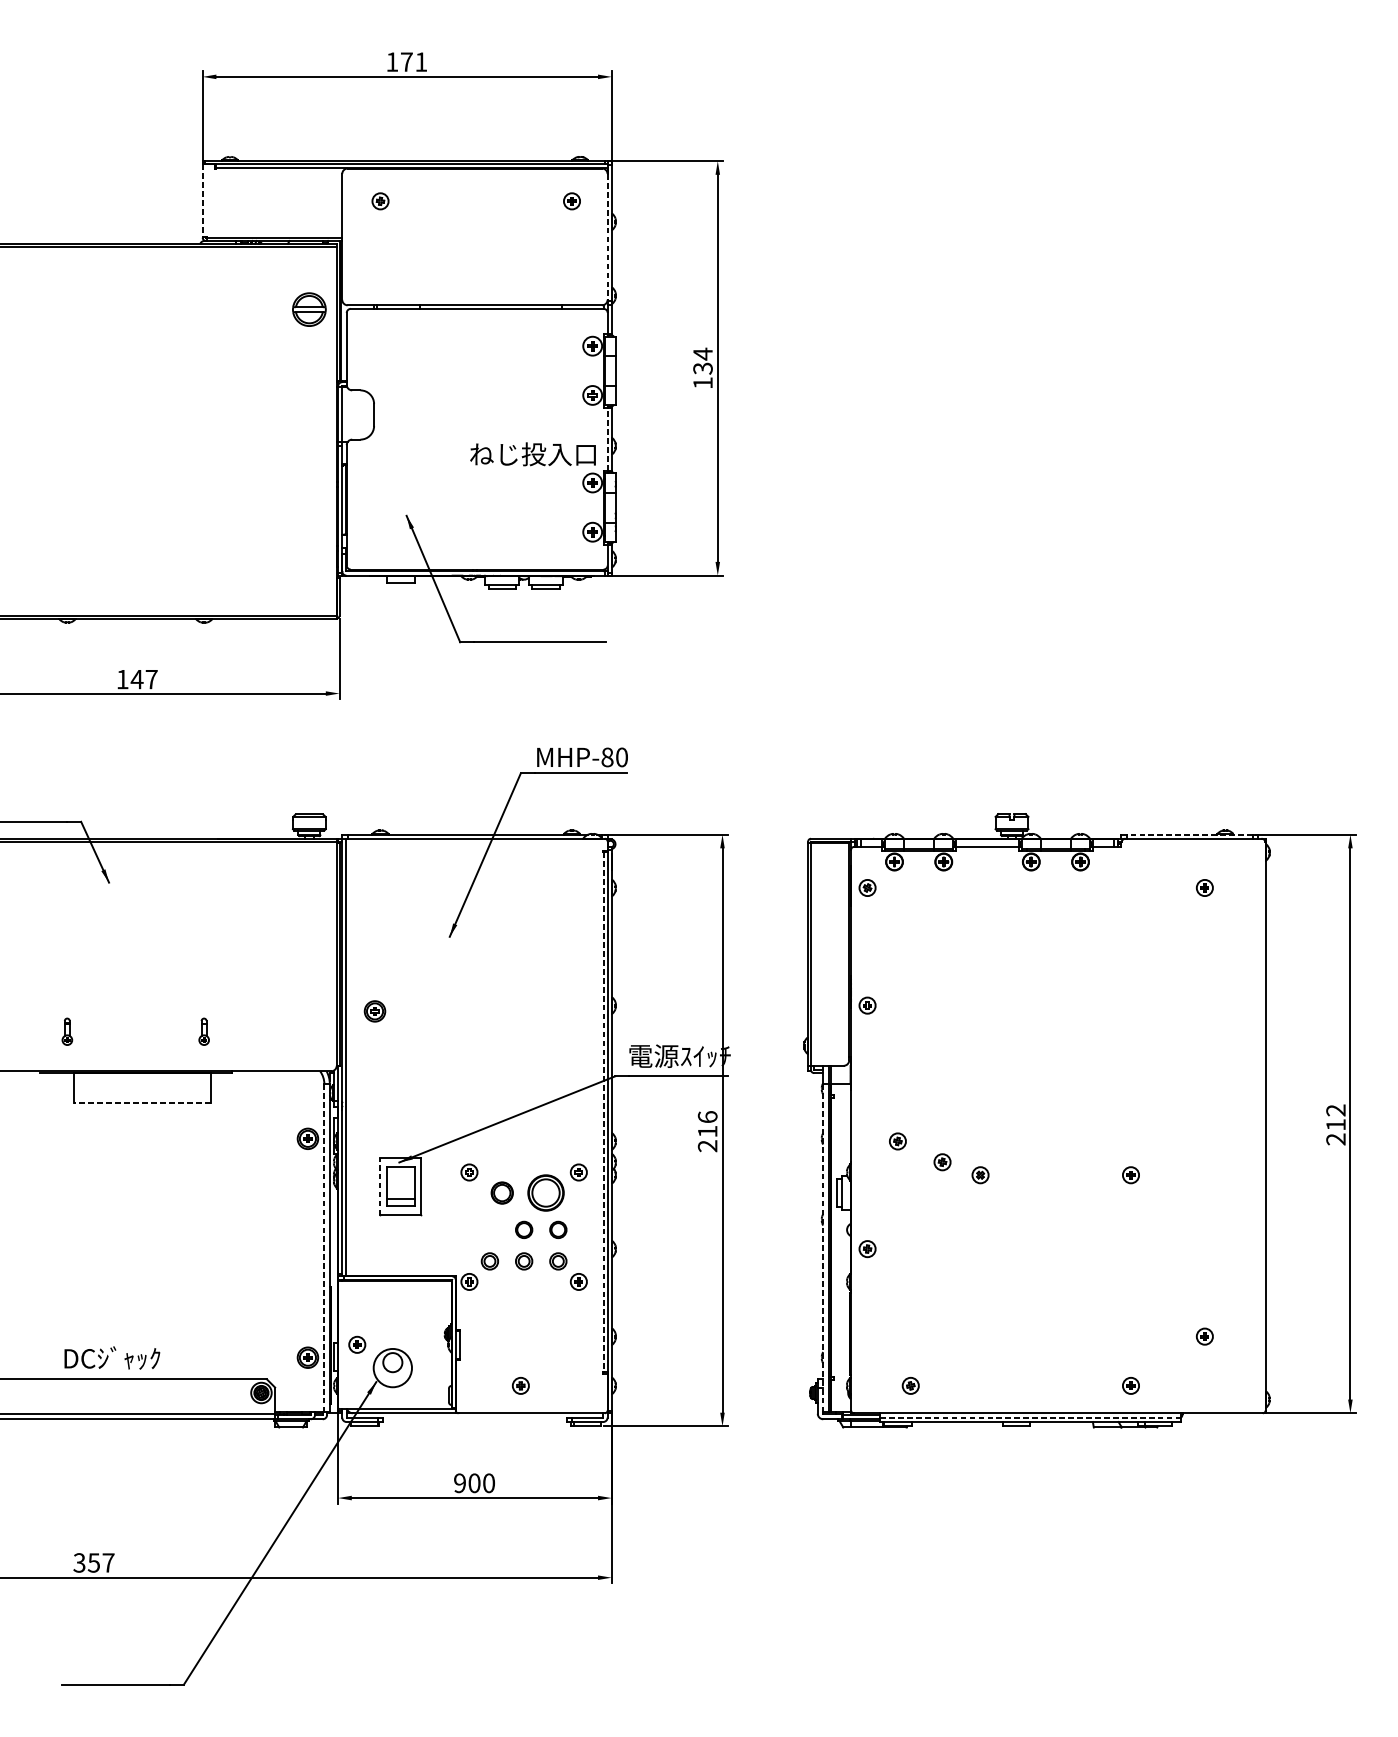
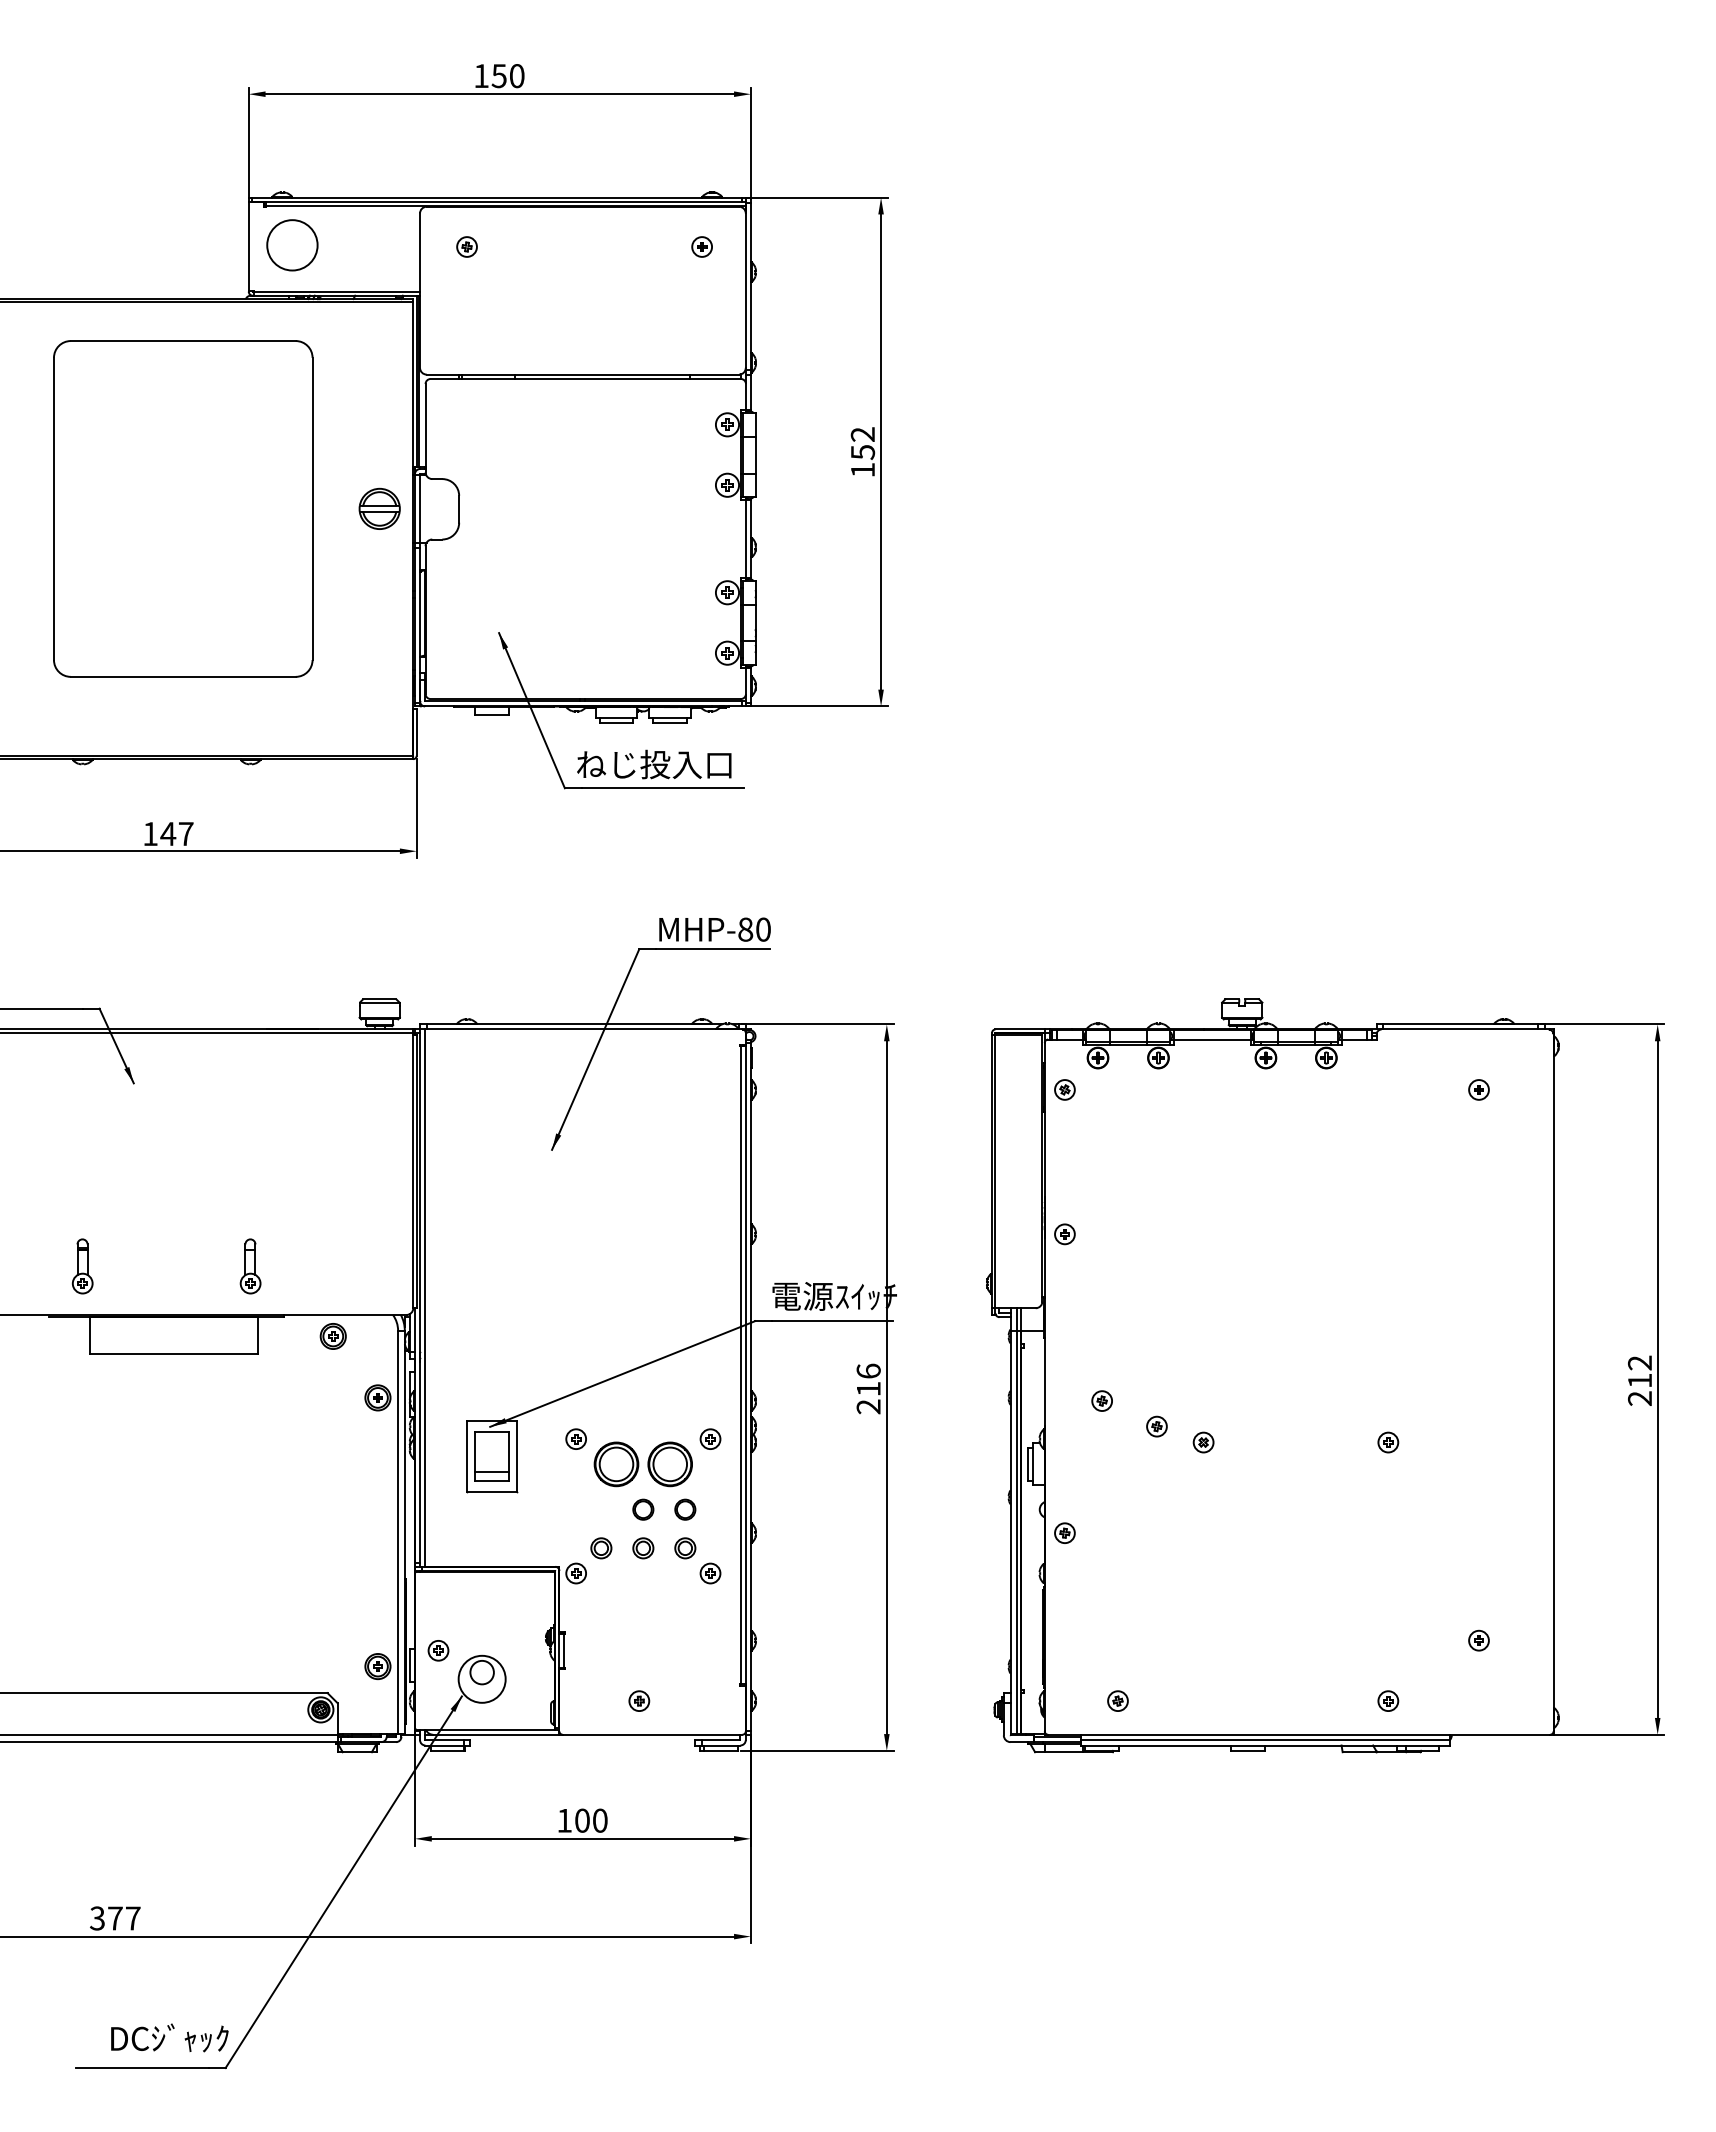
text: (413, 62) -> (507, 76), 171 -> 150
line: (202, 200) -> (248, 246), dashed -> solid
circle: (238, 200) -> (292, 245), added
line: (607, 237) -> (745, 291), dashed -> solid
part: (309, 309) -> (379, 508), moved
text: (702, 360) -> (862, 442), 134 -> 152
part: (149, 414) -> (183, 508), added
line: (607, 439) -> (745, 539), dashed -> solid
text: (533, 454) -> (654, 764), moved
line: (1189, 834) -> (1460, 1024), dashed -> solid
part: (374, 1011) -> (332, 1336), moved
part: (67, 1031) -> (82, 1266), size x1.67
part: (204, 1031) -> (250, 1266), size x1.67
line: (142, 1103) -> (174, 1354), dashed -> solid
line: (603, 1112) -> (740, 1365), dashed -> solid
line: (380, 1186) -> (466, 1456), dashed -> solid
part: (502, 1193) -> (616, 1464), size x1.67
line: (324, 1247) -> (398, 1531), dashed -> solid
line: (823, 1247) -> (1010, 1531), dashed -> solid
text: (112, 1357) -> (169, 2037), moved
line: (1030, 1417) -> (1265, 1740), dashed -> solid
text: (459, 1483) -> (564, 1820), 900 -> 100
text: (93, 1562) -> (114, 1918), 357 -> 377

